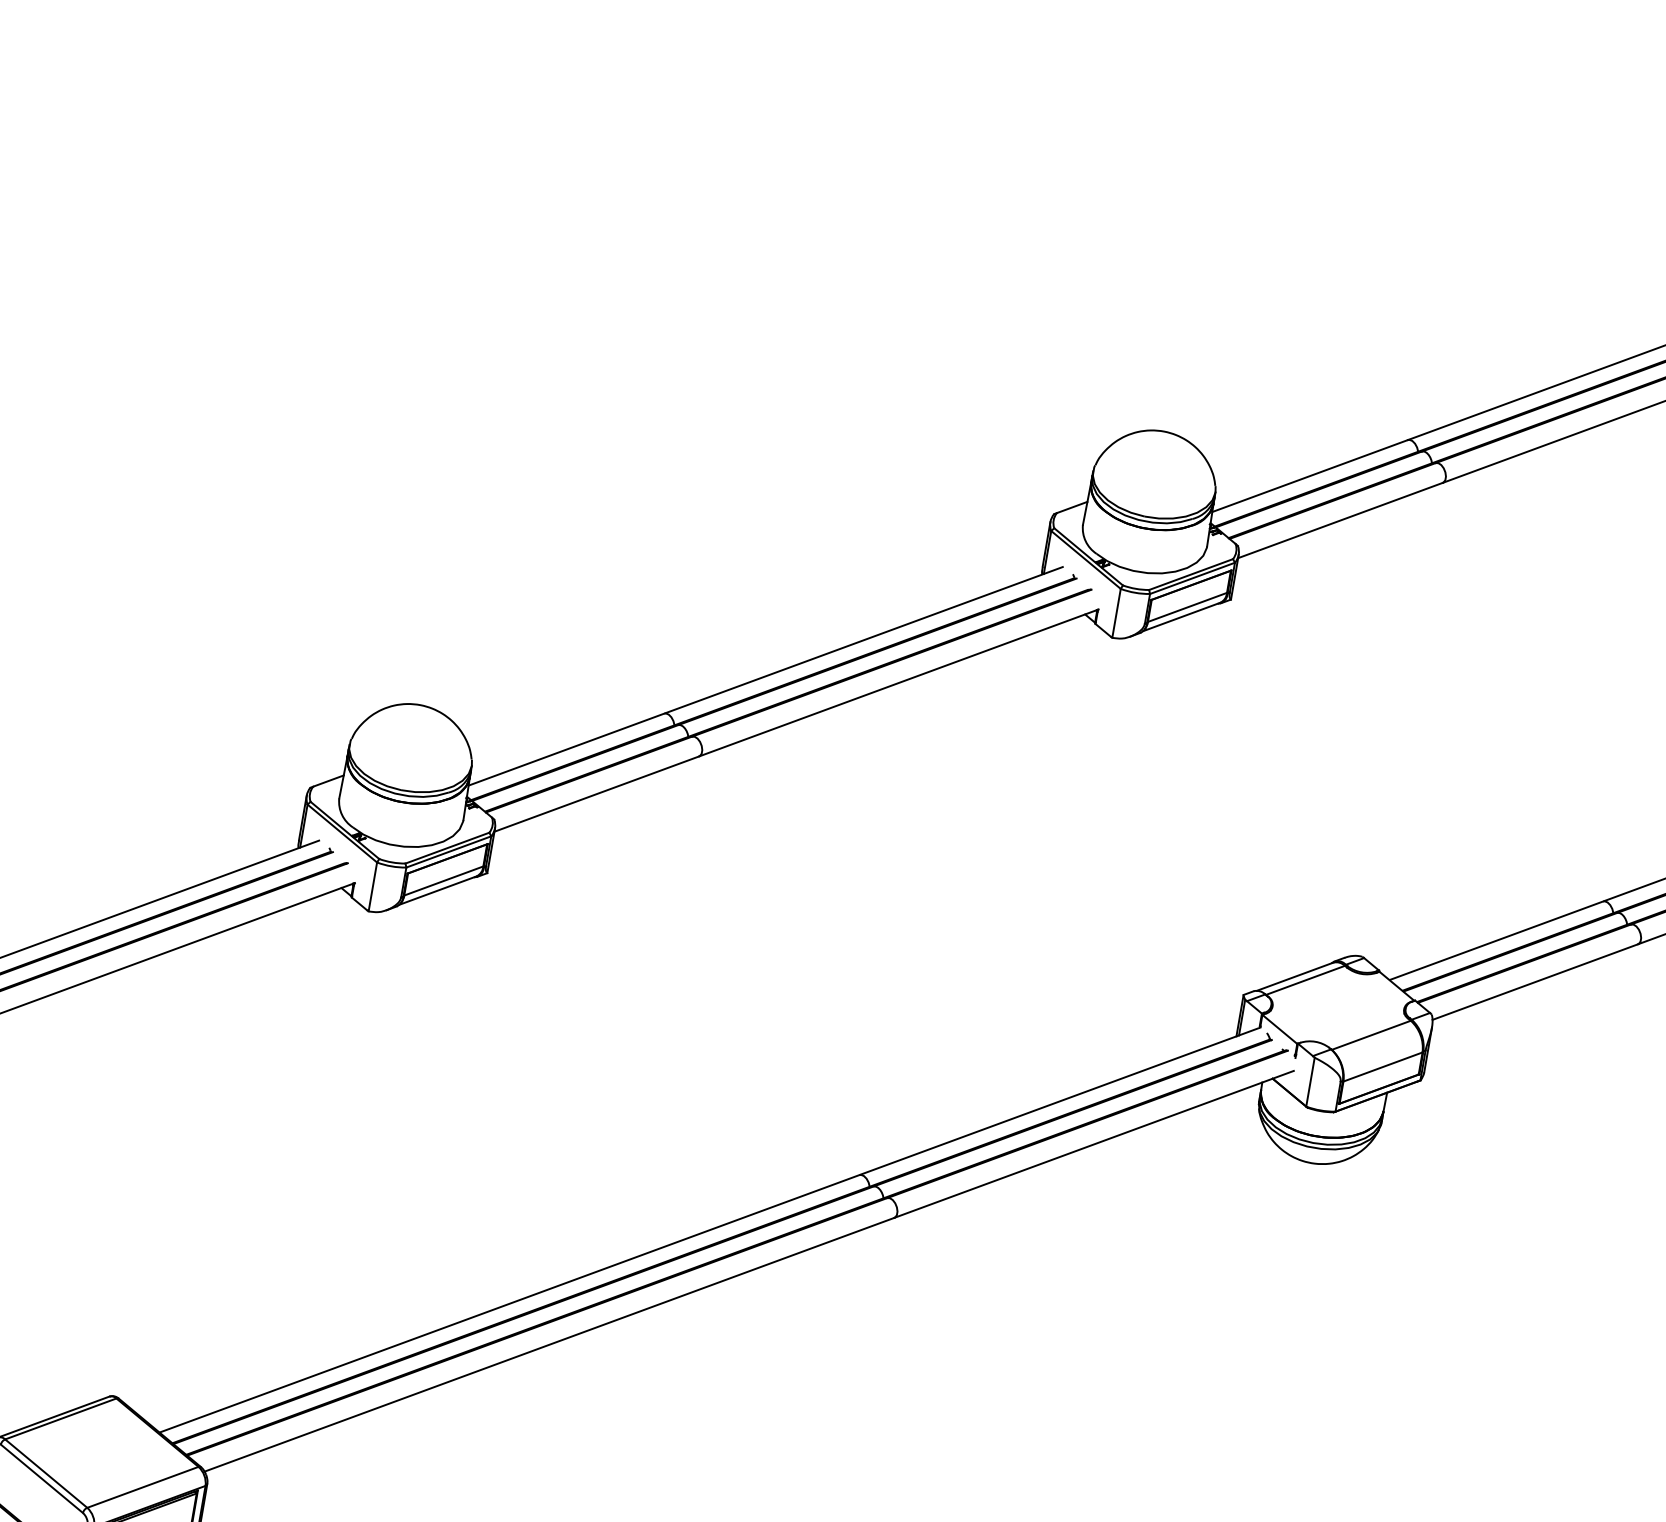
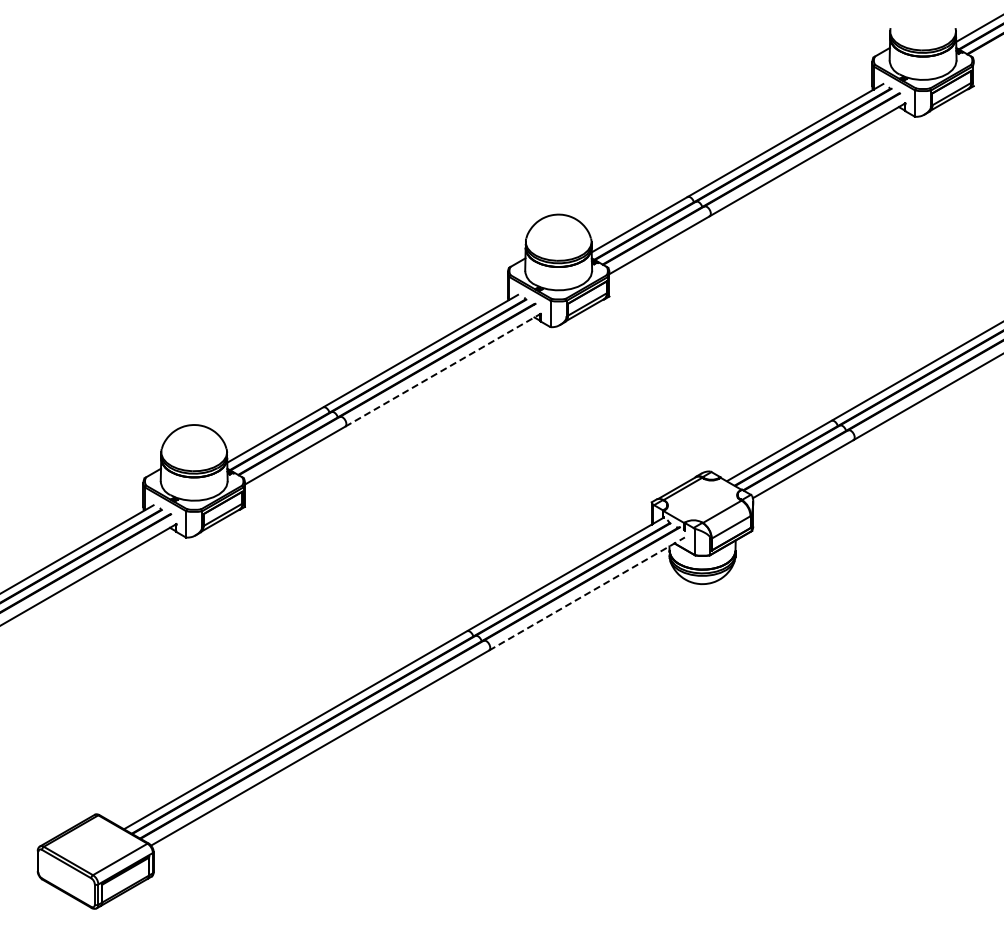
line: (899, 681) -> (443, 369), solid -> dashed
line: (1095, 1143) -> (587, 593), solid -> dashed

